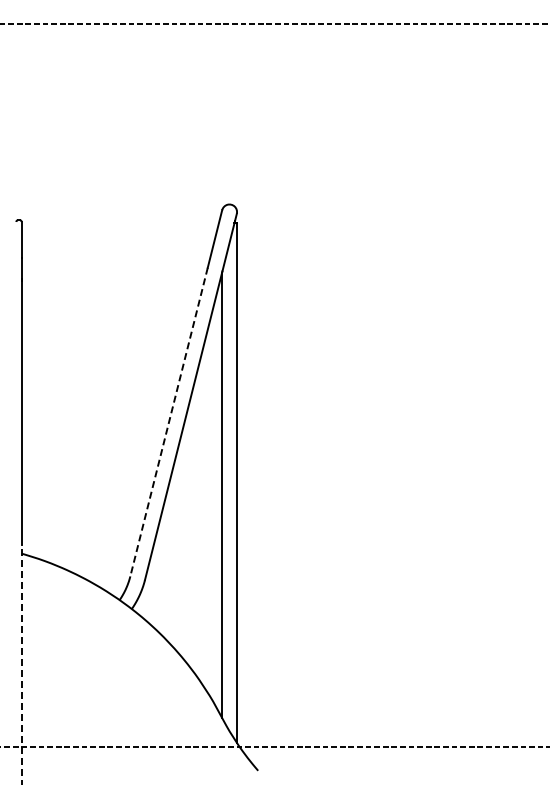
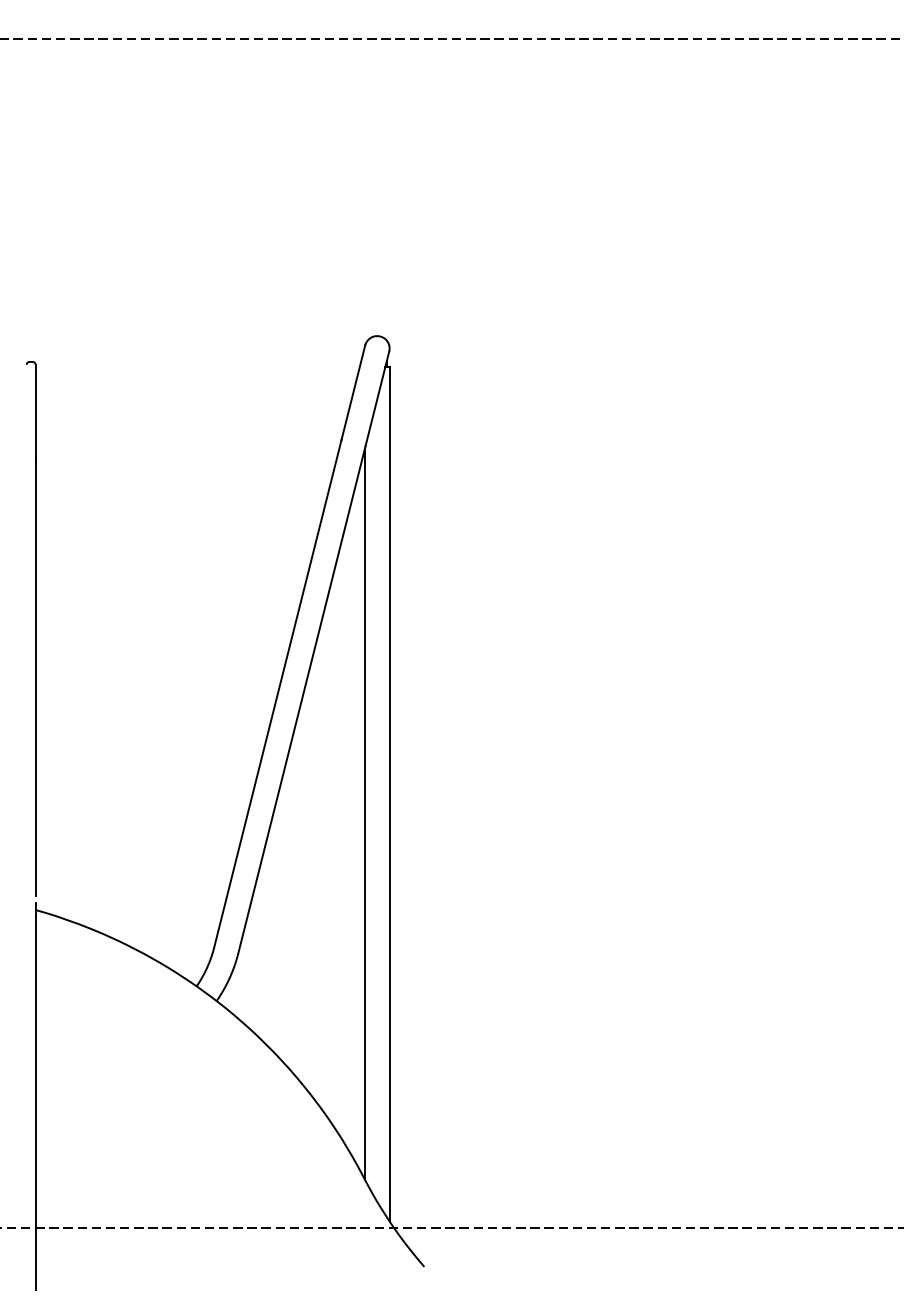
line: (168, 422) -> (276, 694), dashed -> solid
line: (21, 666) -> (35, 1095), dashed -> solid

